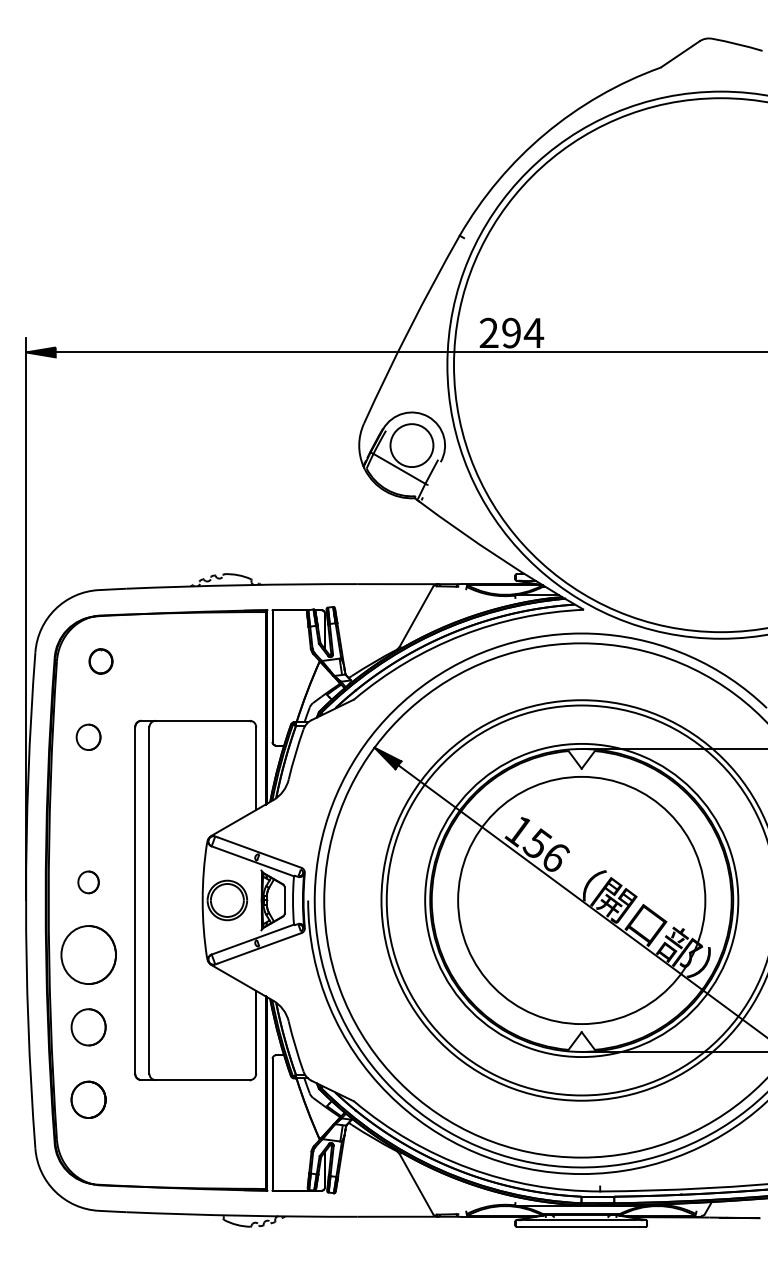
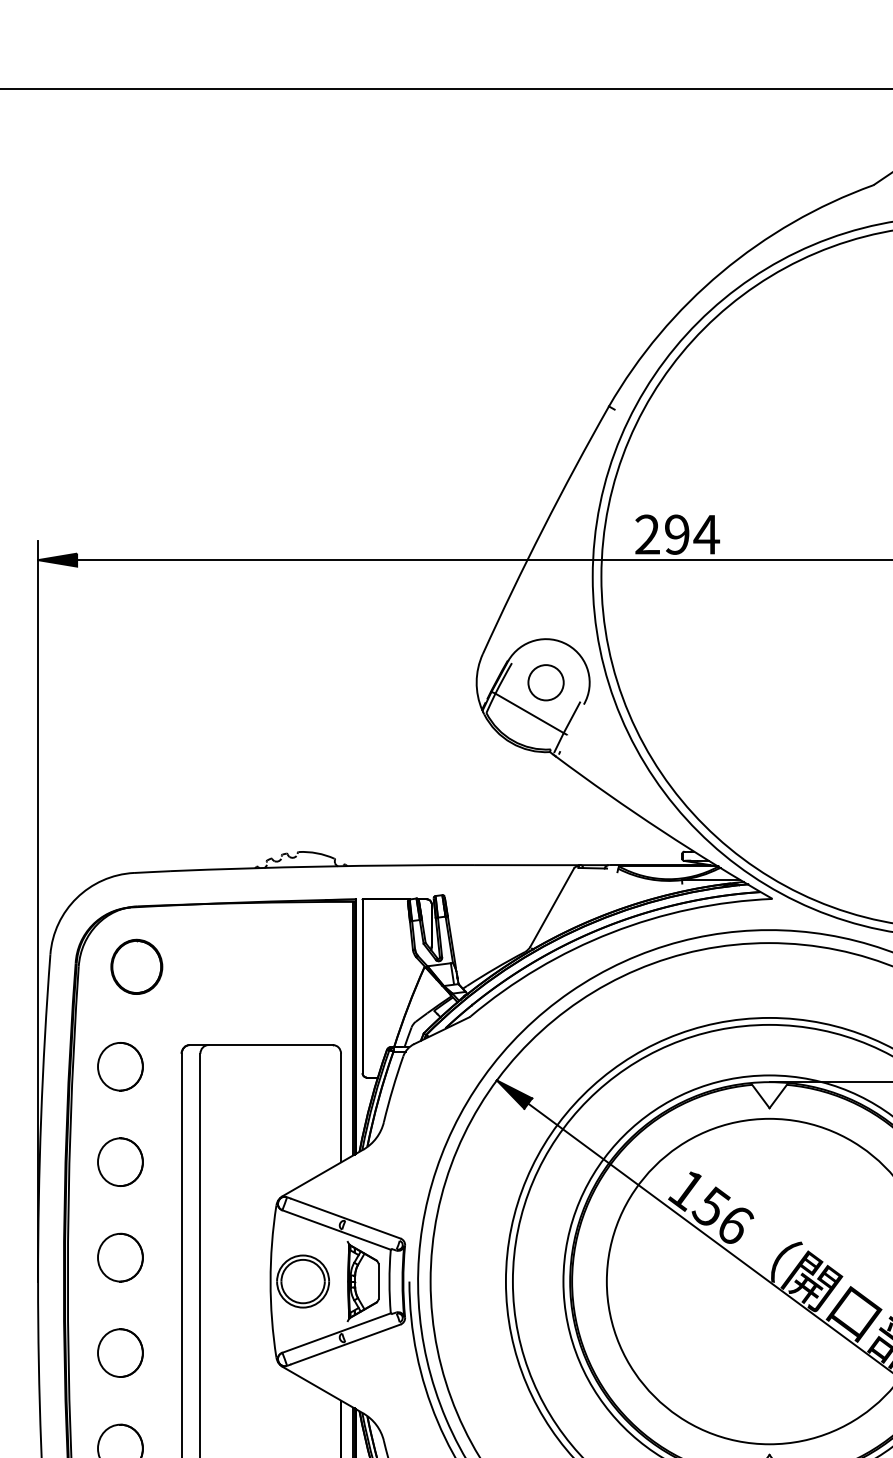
circle: (411, 445) -> (545, 682), size x0.62
part: (100, 661) -> (136, 966), size x1.67
part: (88, 737) -> (120, 1067), size x1.43
part: (88, 809) -> (120, 1161), added
part: (88, 882) -> (120, 1257), size x1.67
part: (88, 954) -> (120, 1352), size x0.62

